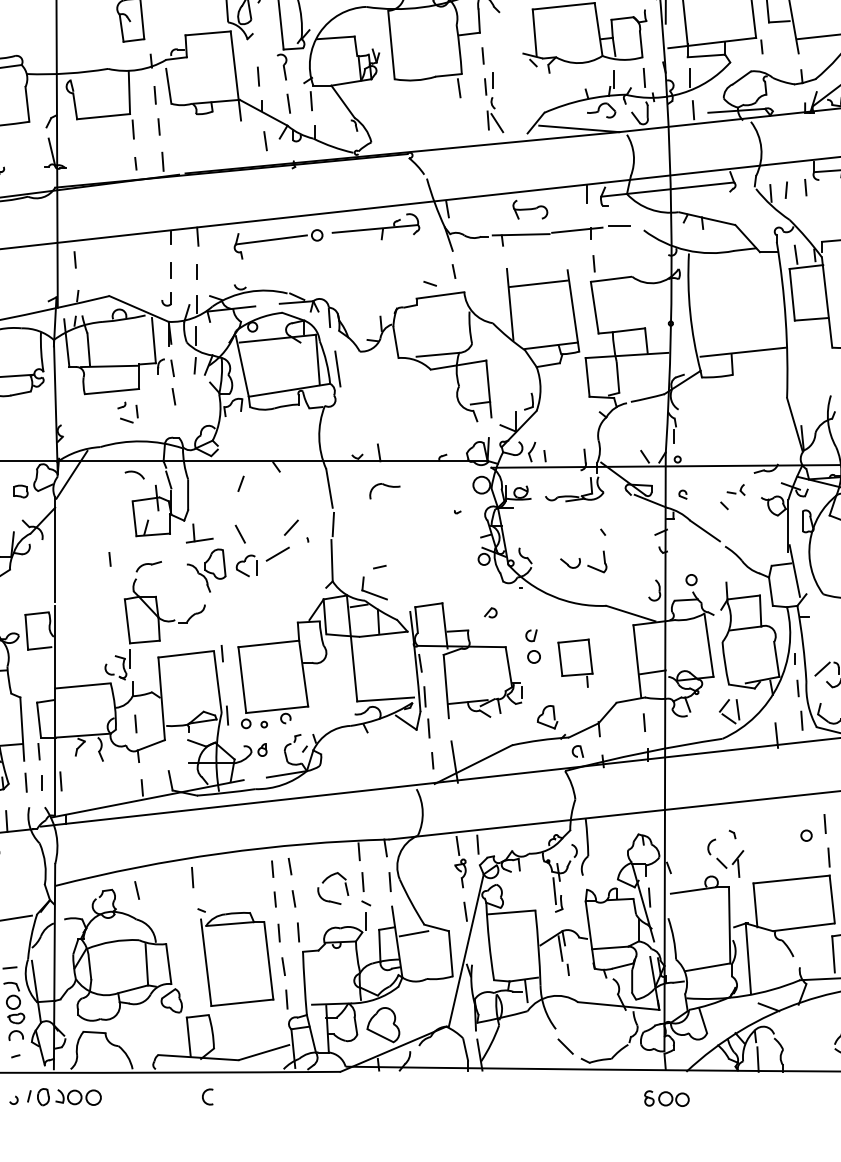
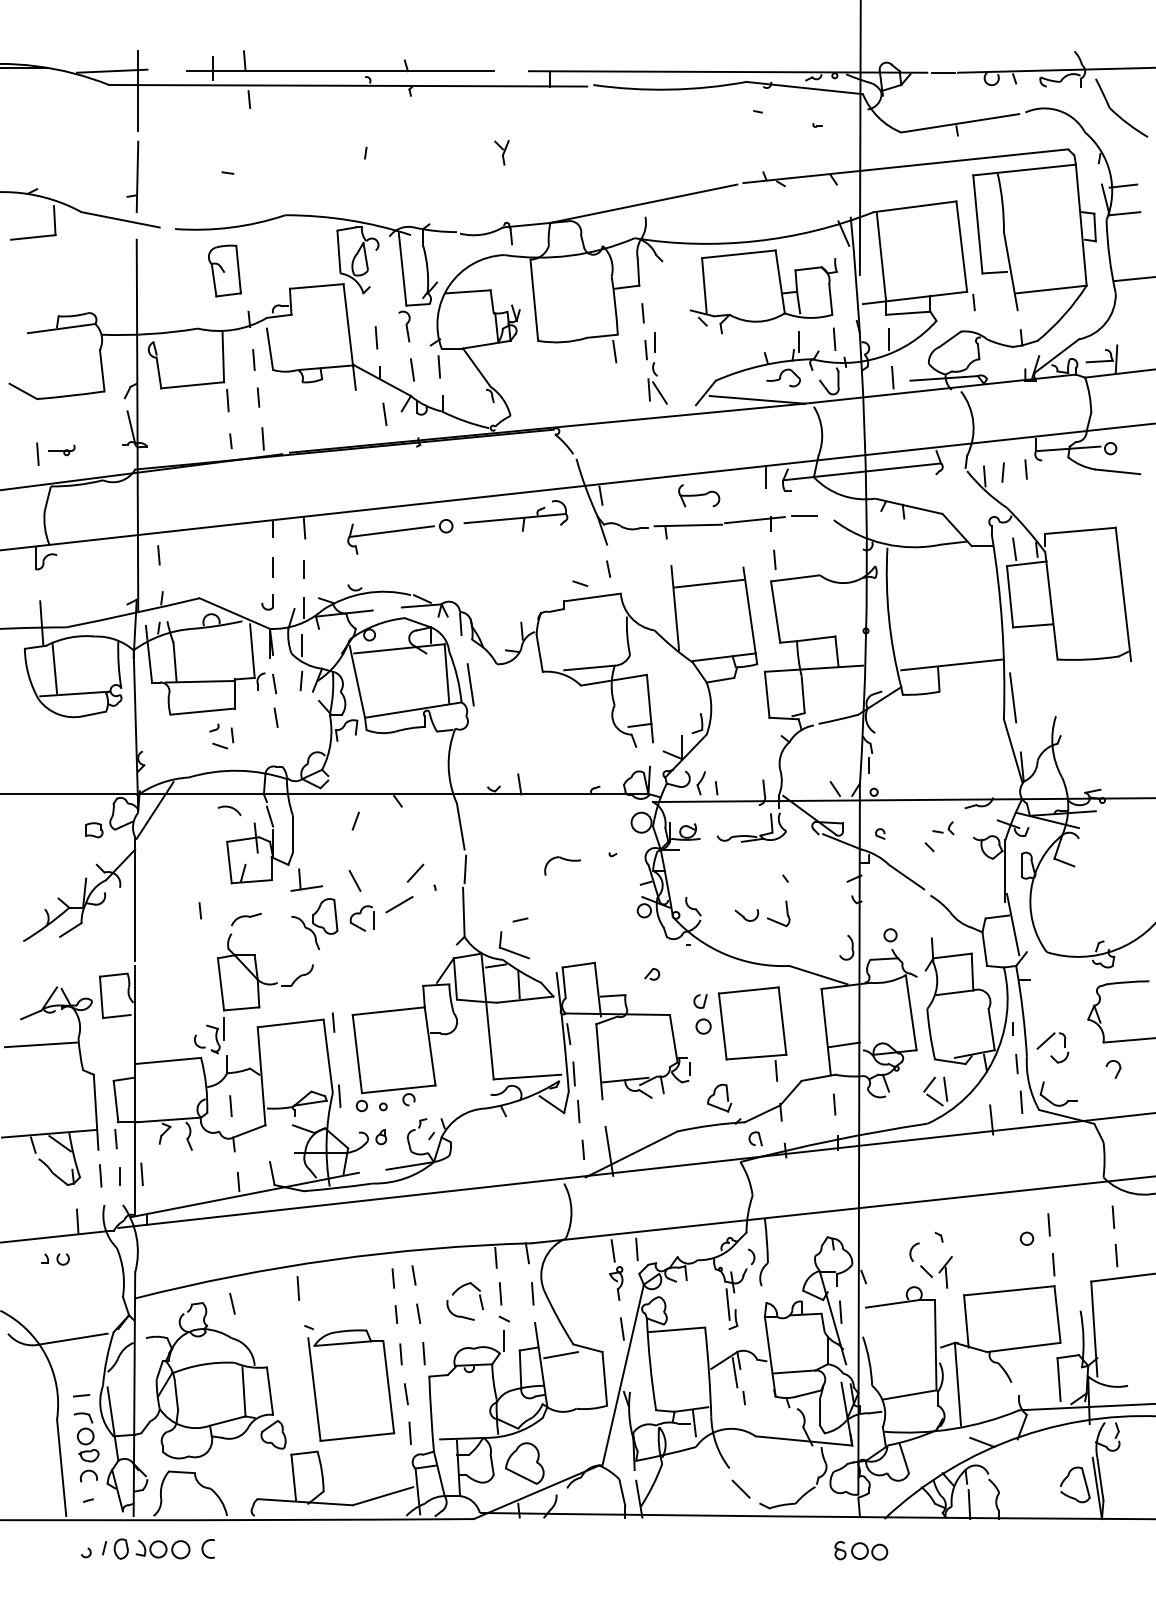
line: (795, 379) -> (1013, 697), added
part: (384, 490) -> (562, 865), moved
part: (575, 662) -> (752, 1033), size x1.67
arc: (203, 1096) -> (203, 1548), moved

